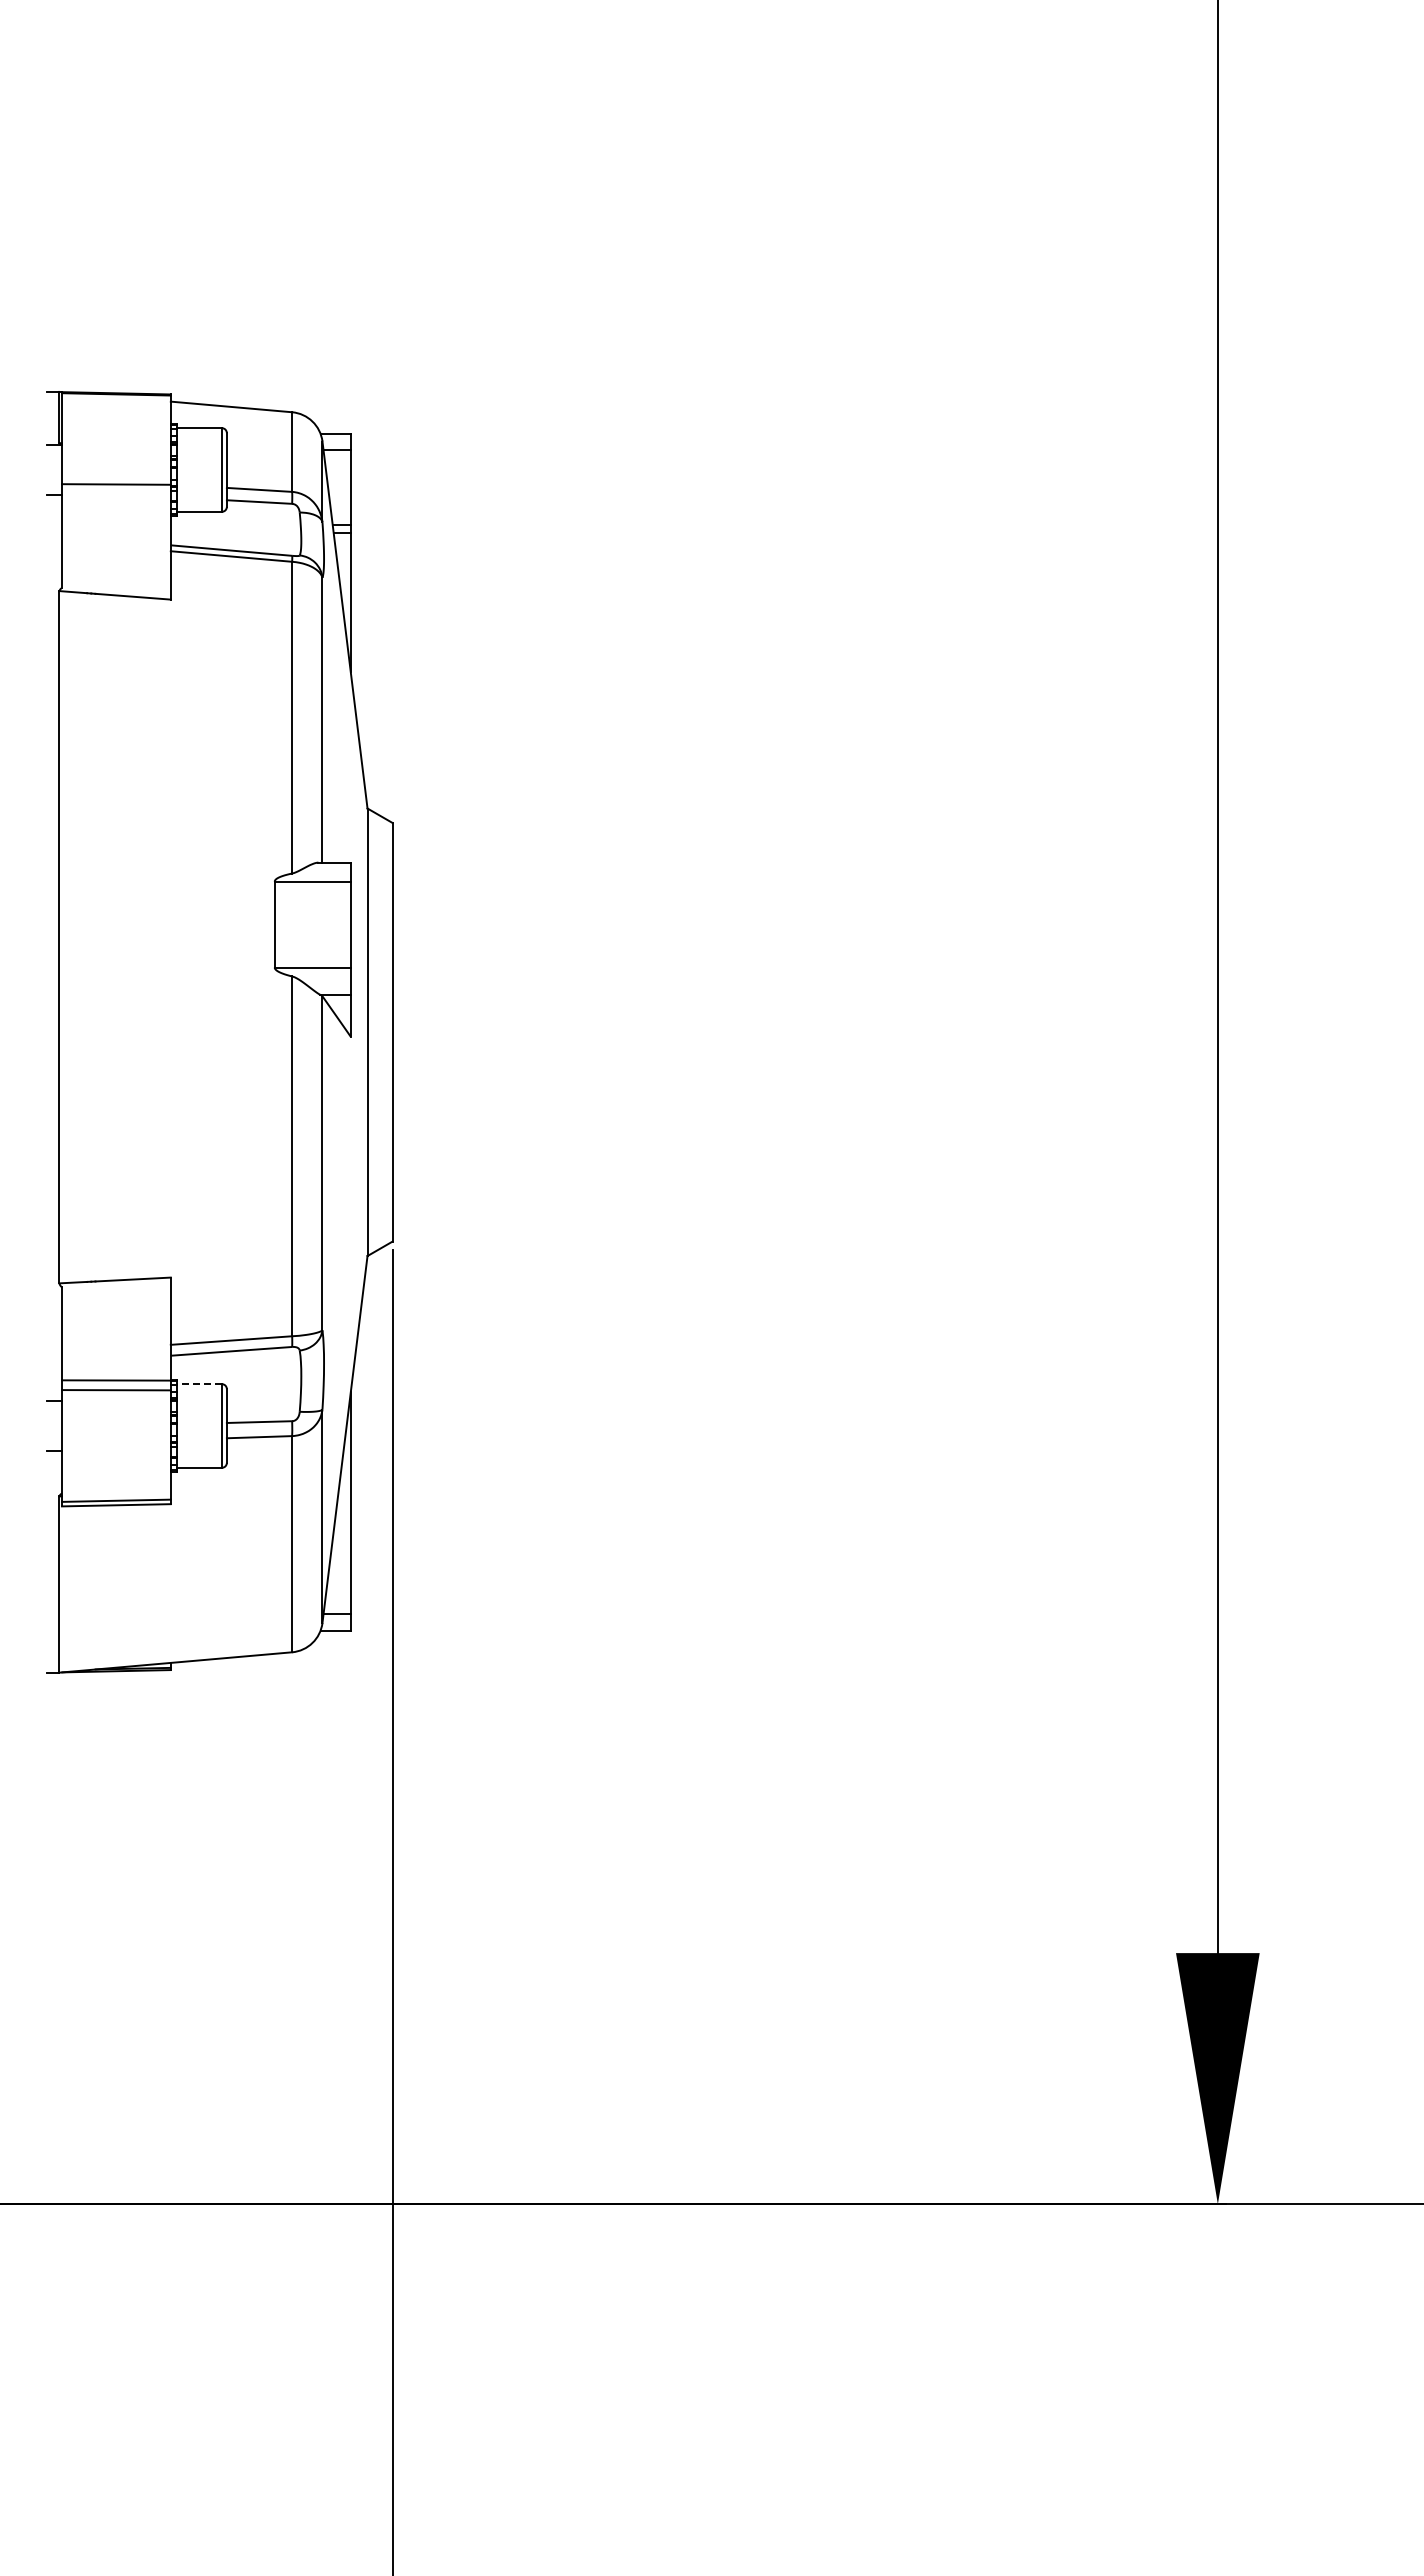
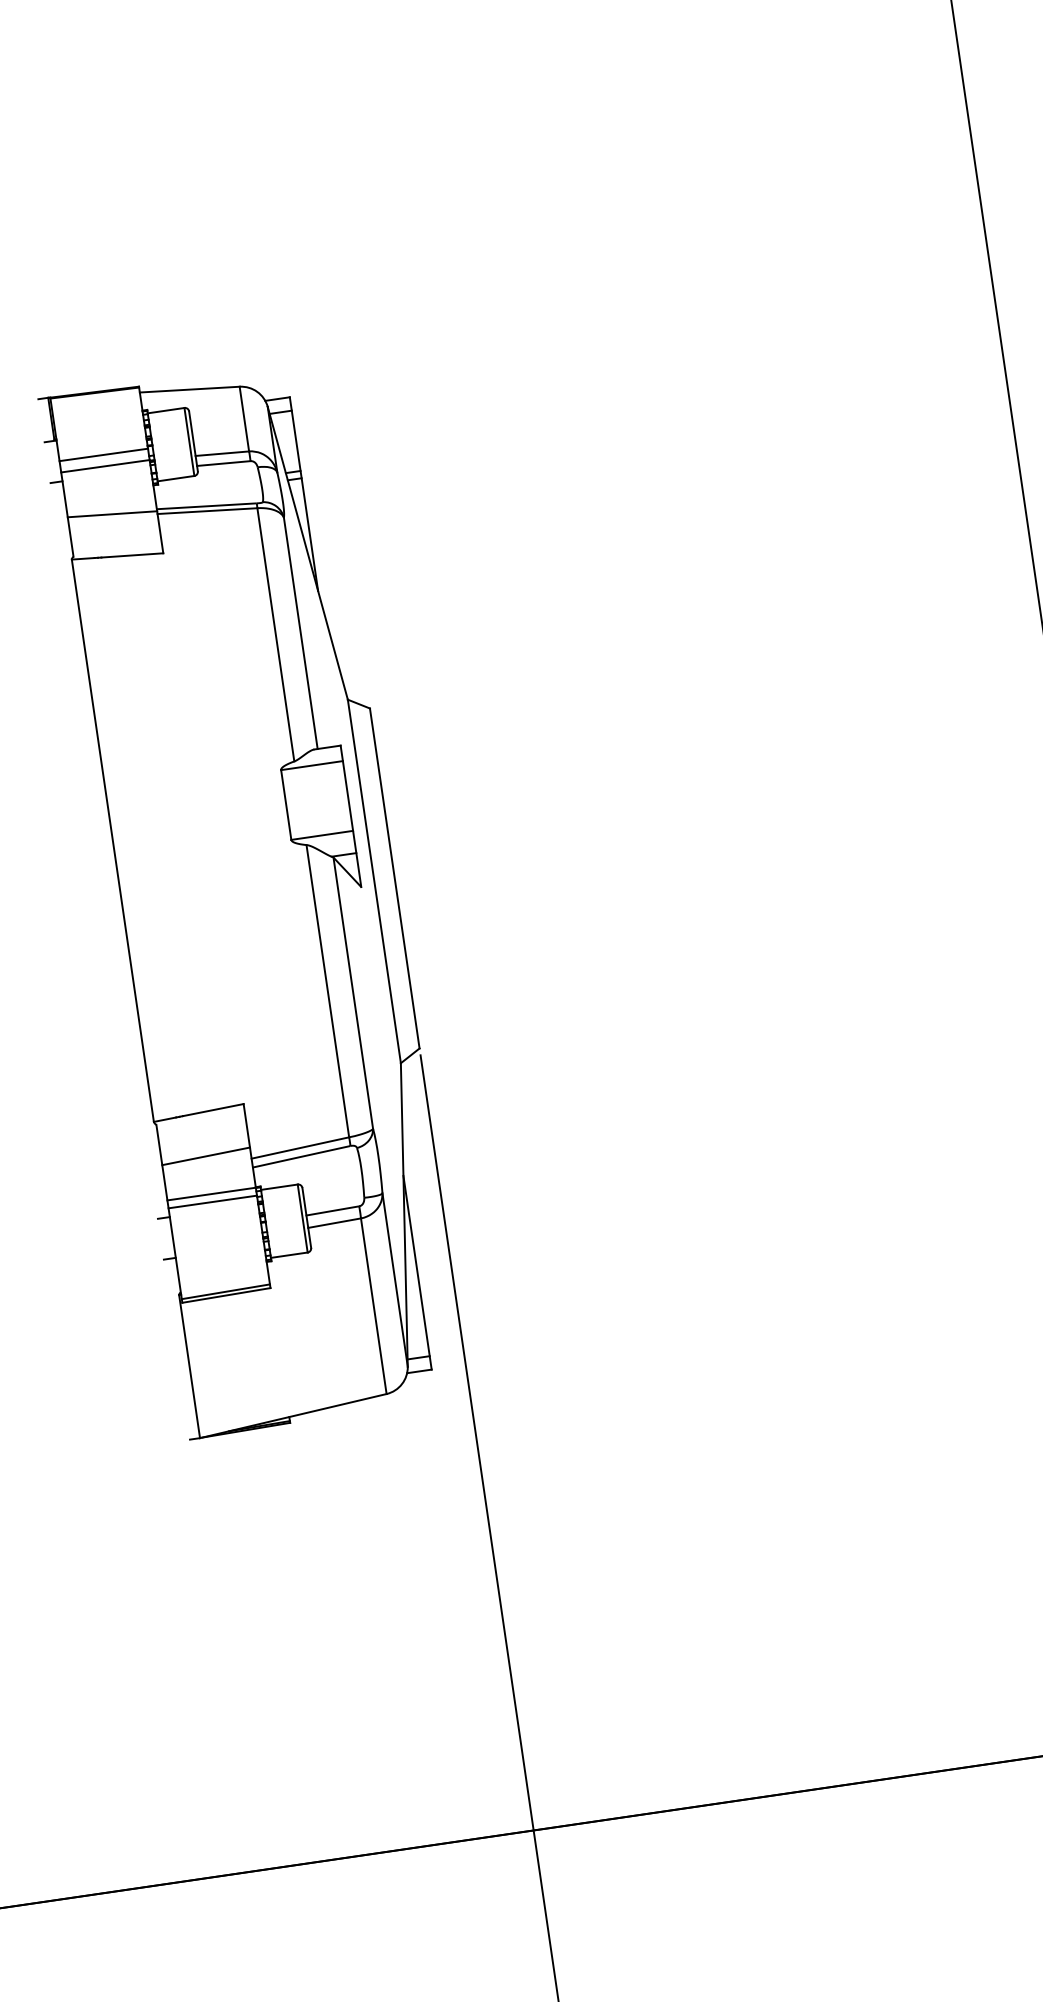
line: (115, 470) -> (103, 454), added
line: (115, 543) -> (111, 514), added
line: (115, 1333) -> (205, 1156), added
line: (199, 1384) -> (279, 1187), dashed -> solid

